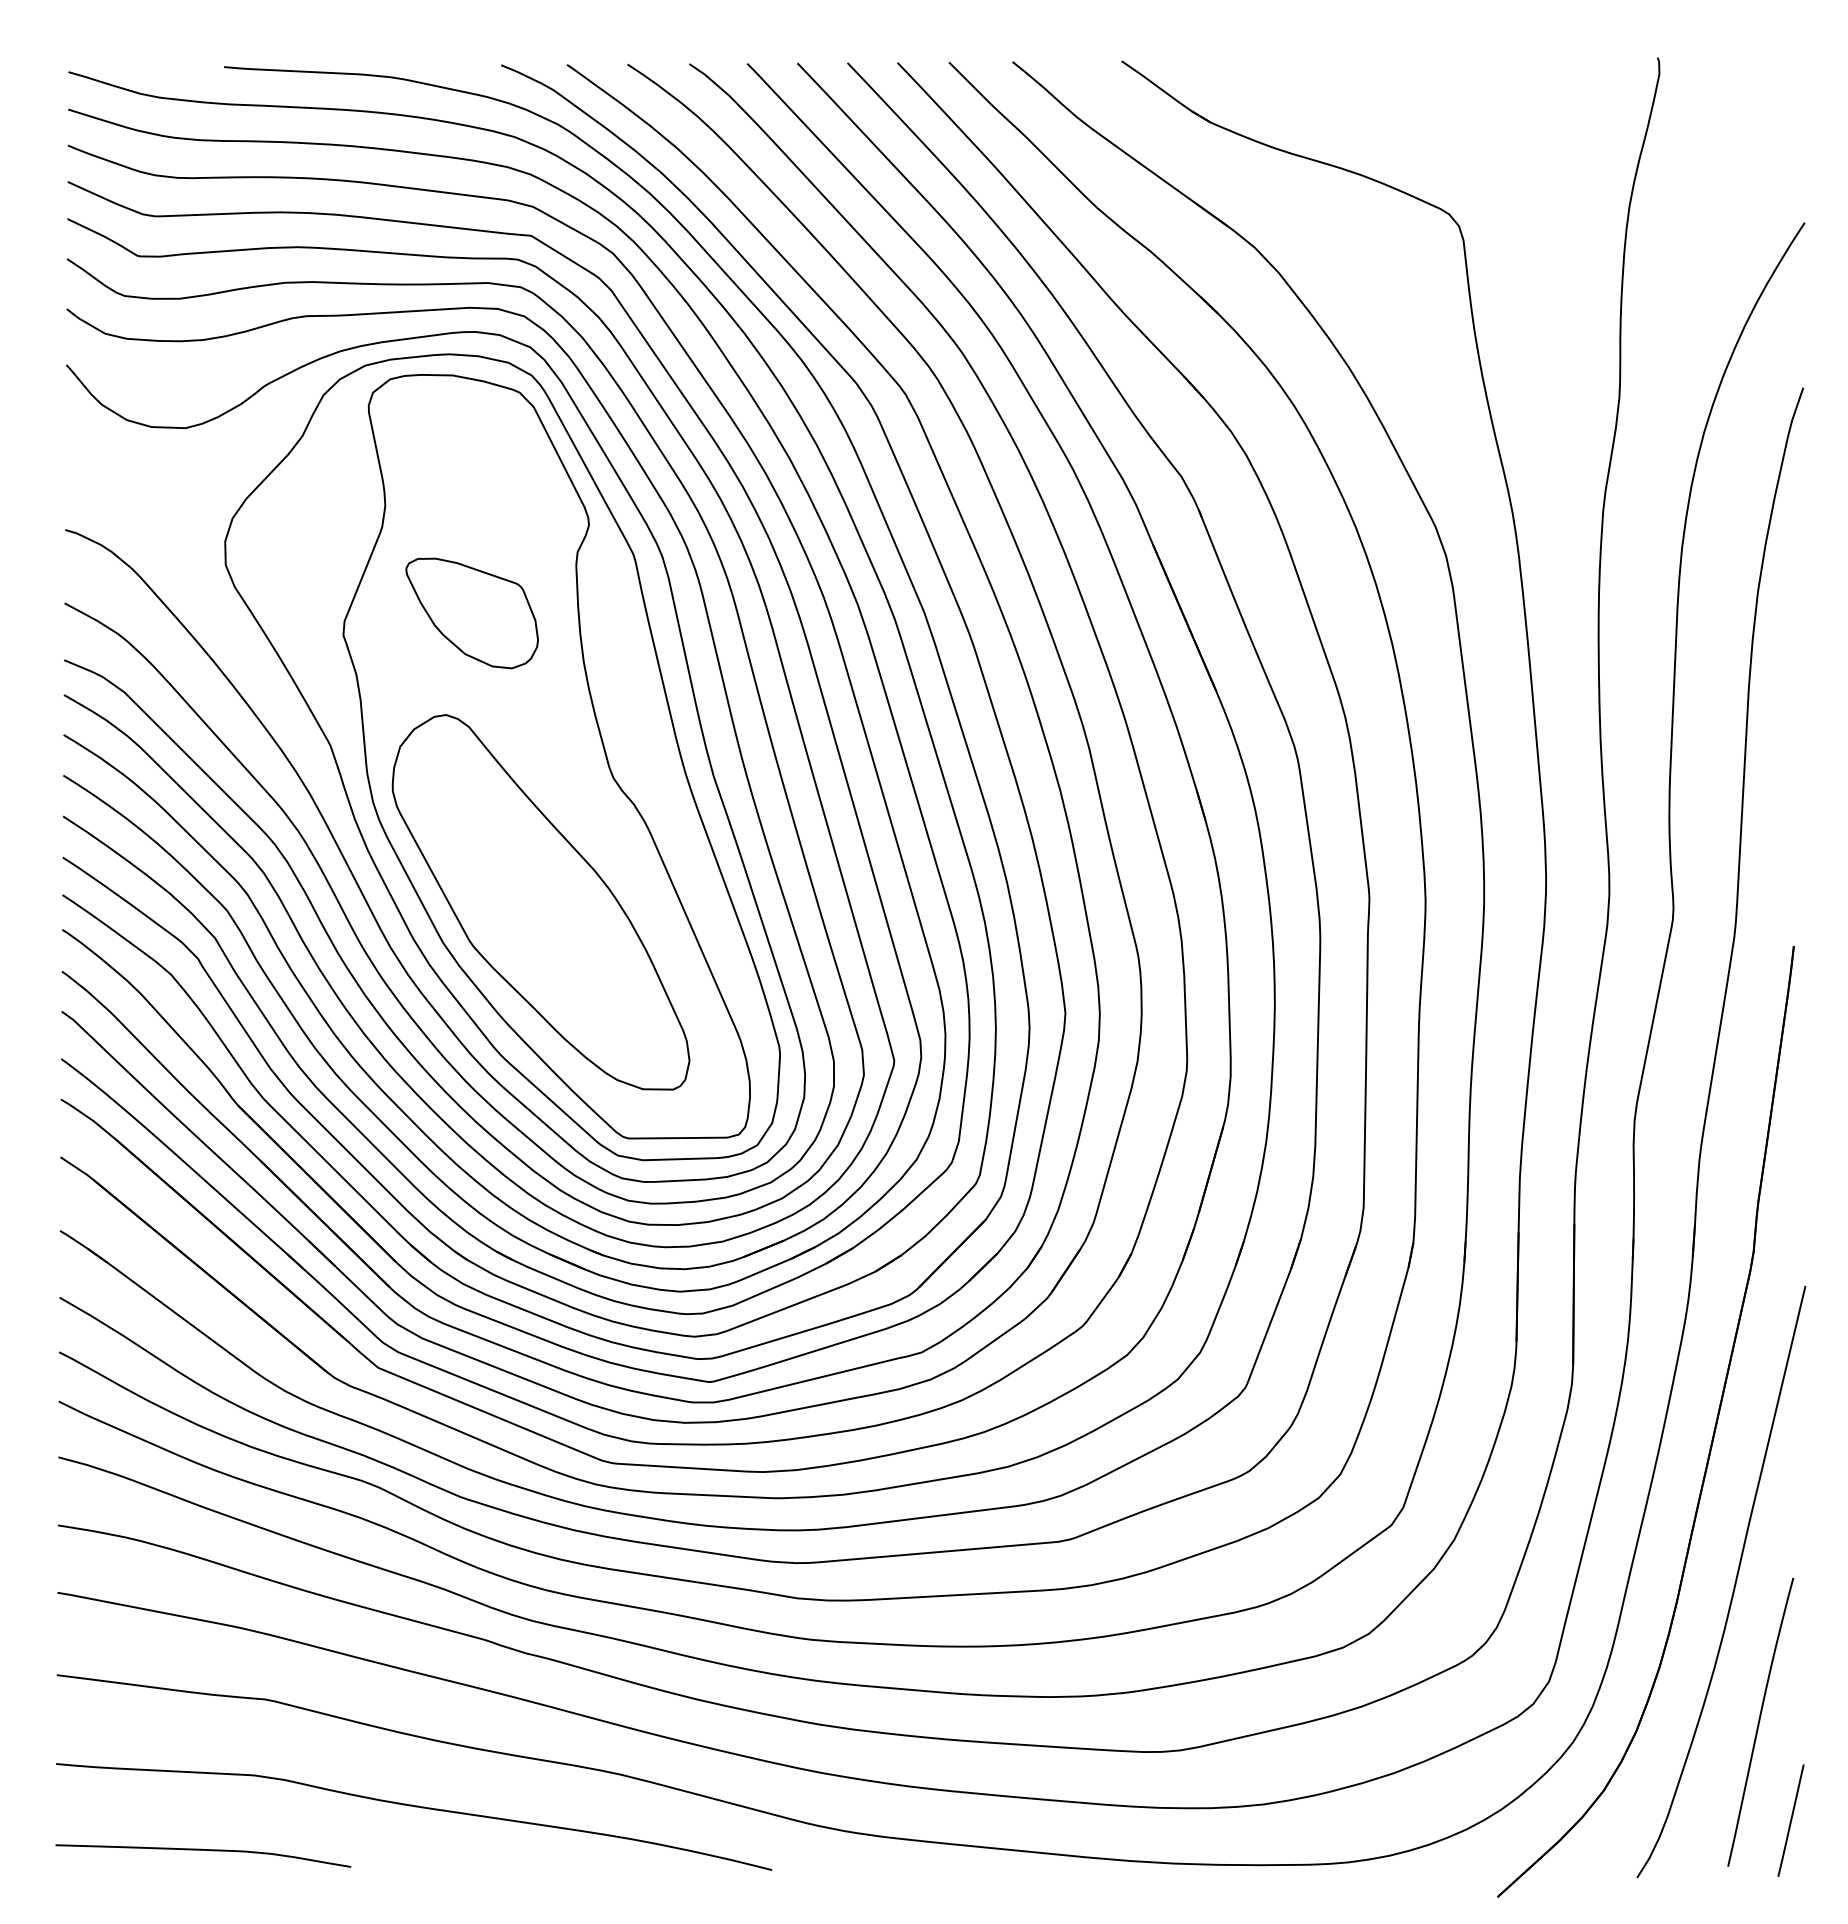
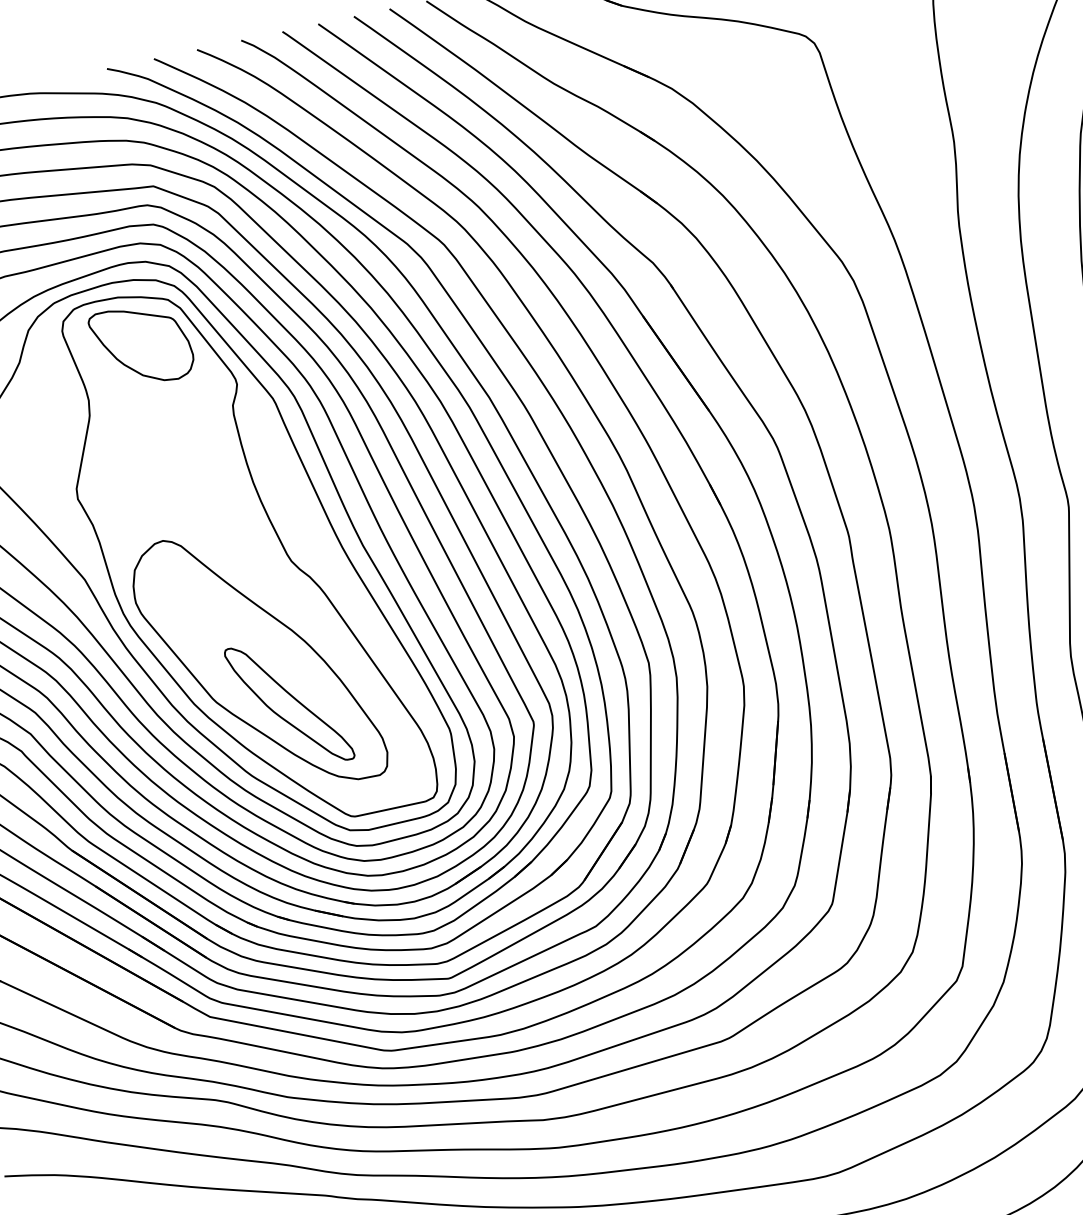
part: (471, 613) -> (141, 345), moved
part: (571, 968) -> (289, 703), added

